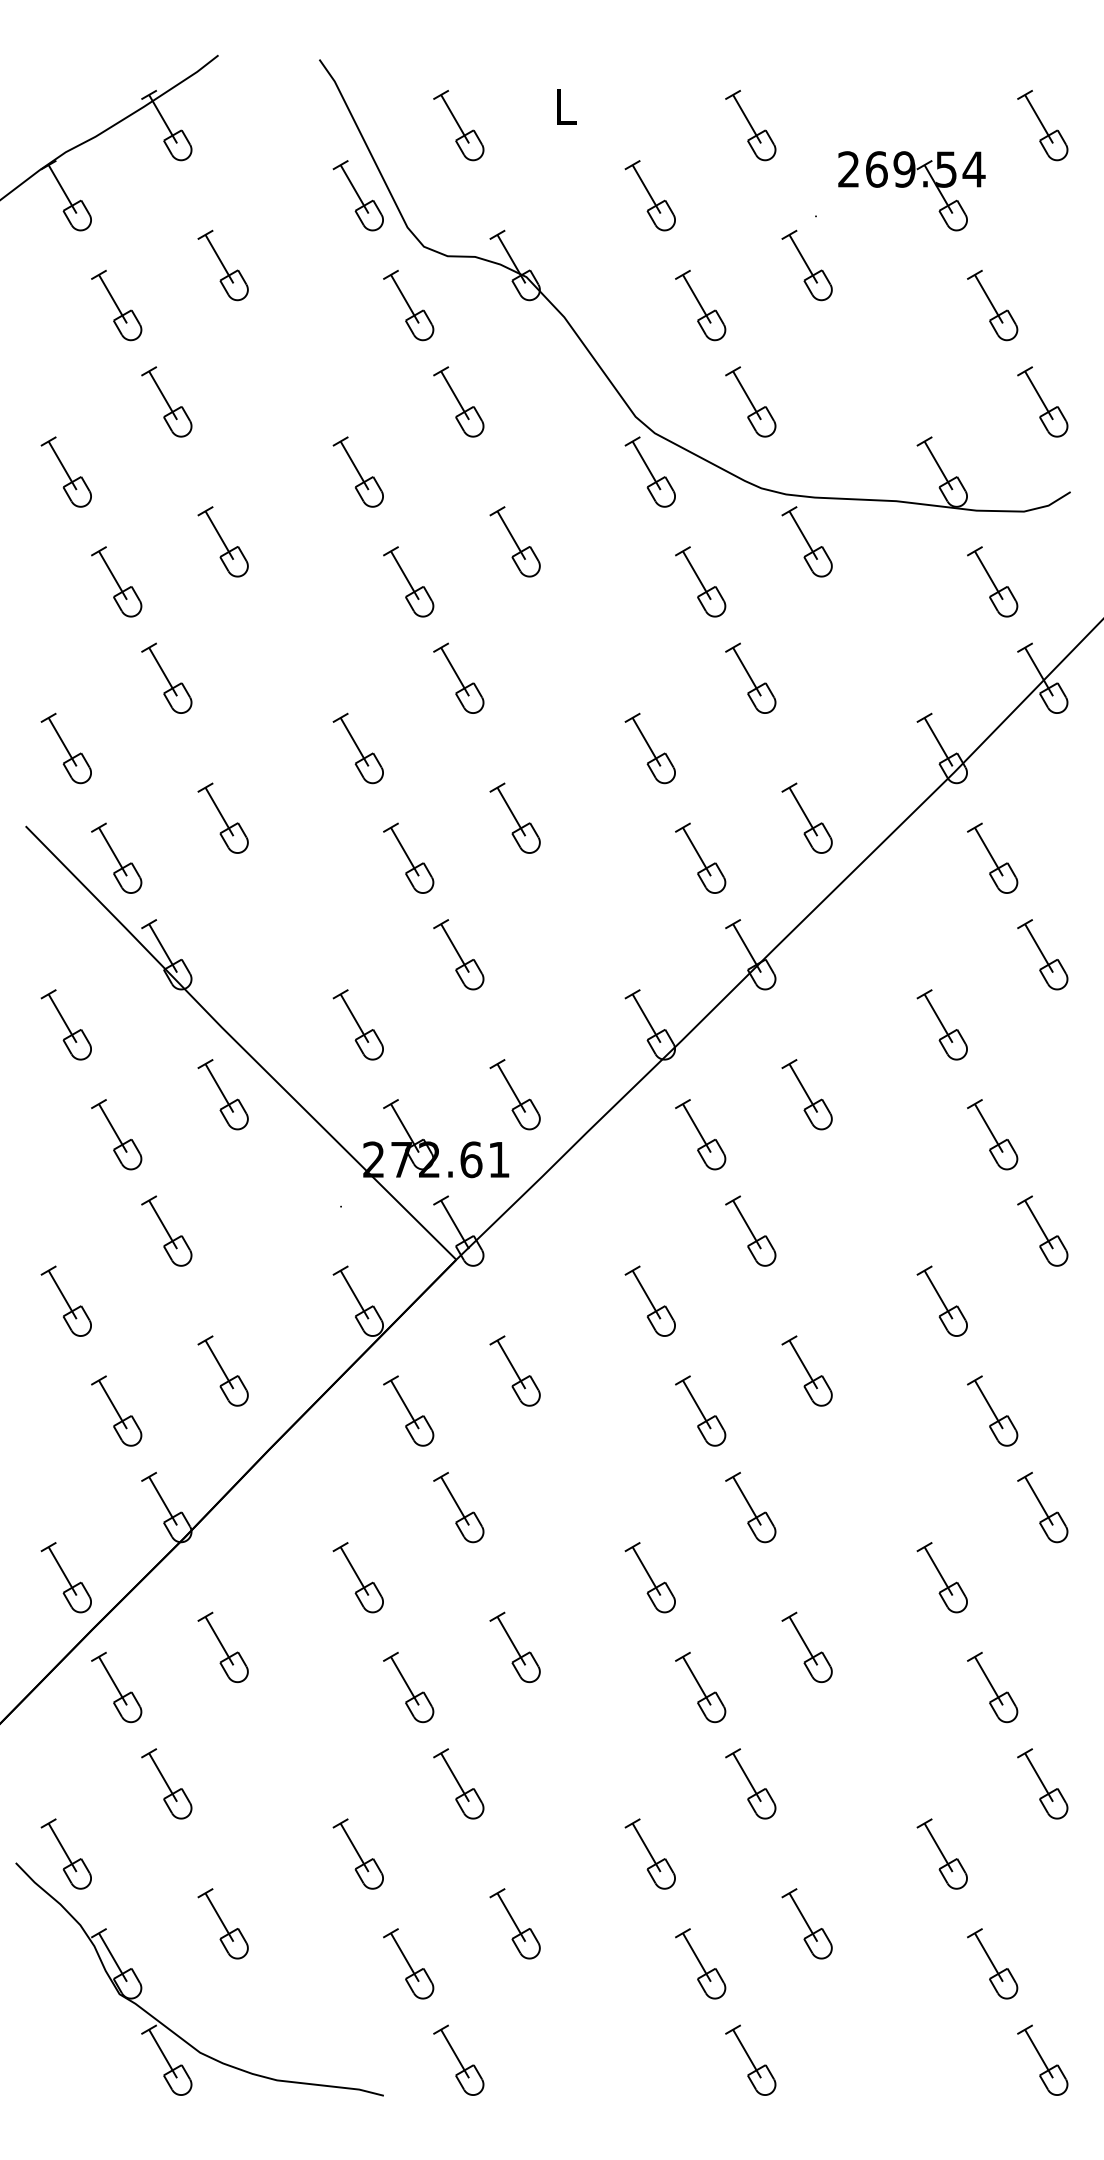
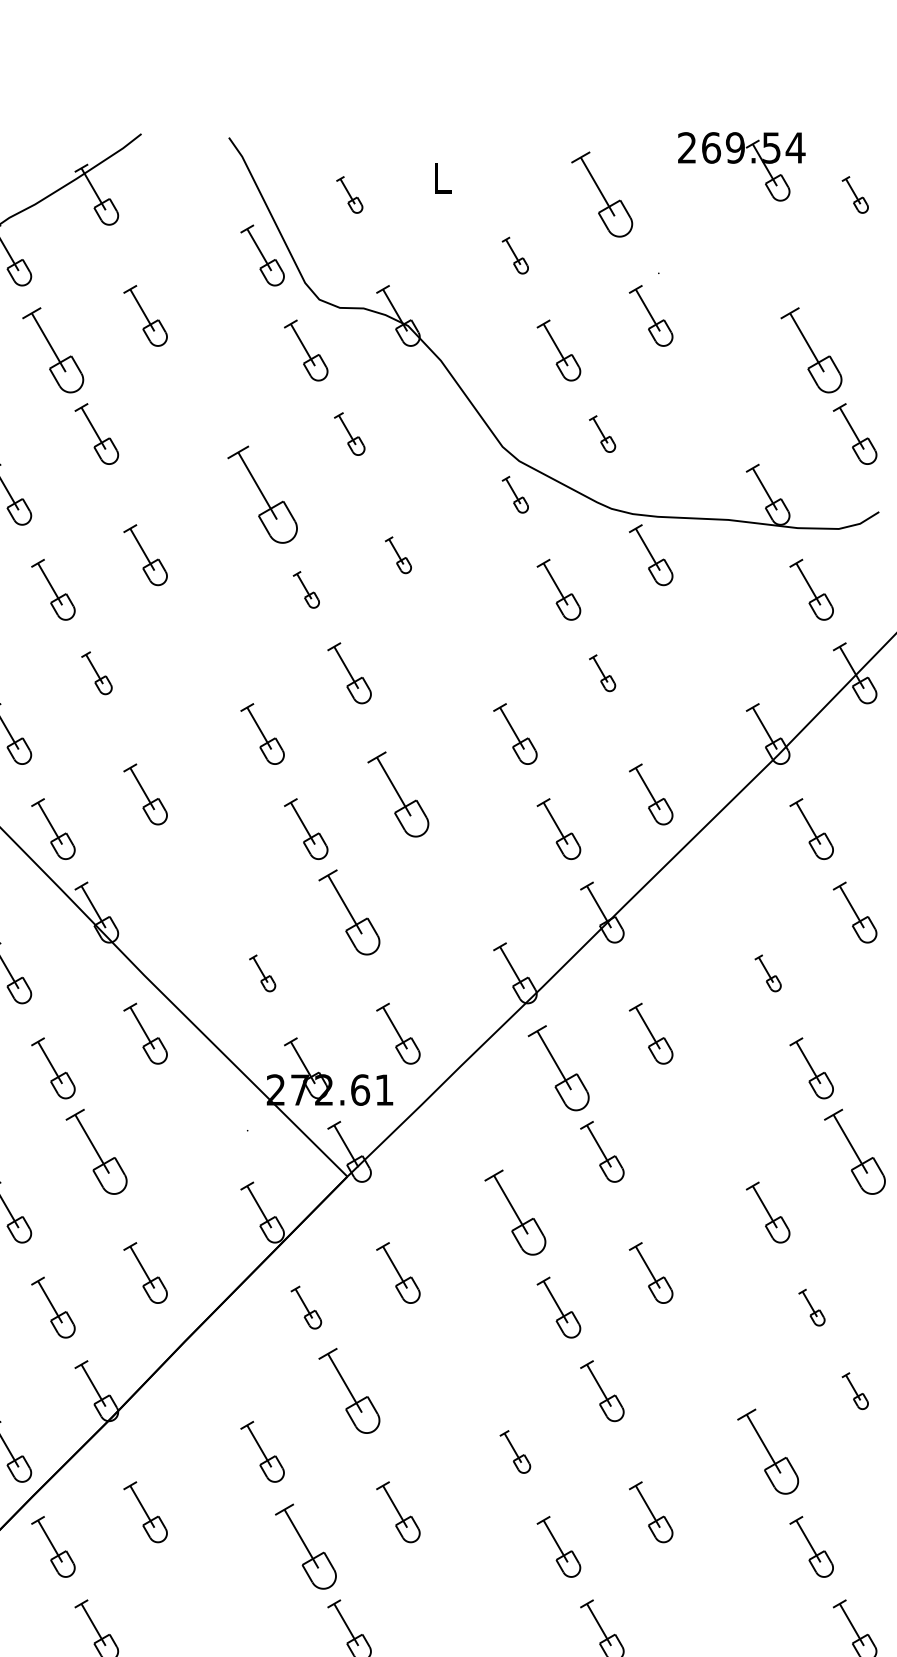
part: (458, 125) -> (349, 194), size x0.6
part: (750, 125) -> (602, 194), size x1.4
part: (1042, 125) -> (854, 194), size x0.6
part: (911, 191) -> (741, 167), moved
part: (649, 195) -> (514, 255), size x0.6
part: (116, 305) -> (53, 350), size x1.4
part: (992, 305) -> (811, 350), size x1.4
part: (458, 401) -> (349, 433), size x0.7
part: (750, 401) -> (602, 433), size x0.6
part: (357, 471) -> (261, 494), size x1.6
part: (649, 471) -> (514, 494), size x0.6
part: (514, 541) -> (397, 554), size x0.6
part: (408, 581) -> (306, 589), size x0.6
part: (166, 677) -> (96, 672), size x0.7
part: (750, 677) -> (602, 672), size x0.6
part: (514, 817) -> (397, 793), size x1.4
part: (458, 954) -> (349, 912), size x1.4
part: (357, 1024) -> (261, 972), size x0.6
part: (941, 1024) -> (767, 972), size x0.6
part: (700, 1134) -> (558, 1068), size x1.4
part: (166, 1230) -> (96, 1151), size x1.4
part: (1042, 1230) -> (854, 1151), size x1.4
part: (649, 1300) -> (514, 1211), size x1.4
part: (408, 1410) -> (306, 1307), size x0.7
part: (992, 1410) -> (811, 1307), size x0.6
part: (458, 1507) -> (349, 1391), size x1.4
part: (1042, 1507) -> (854, 1391), size x0.6
part: (649, 1577) -> (514, 1451), size x0.7
part: (941, 1577) -> (767, 1451), size x1.4
part: (408, 1687) -> (306, 1546), size x1.4

